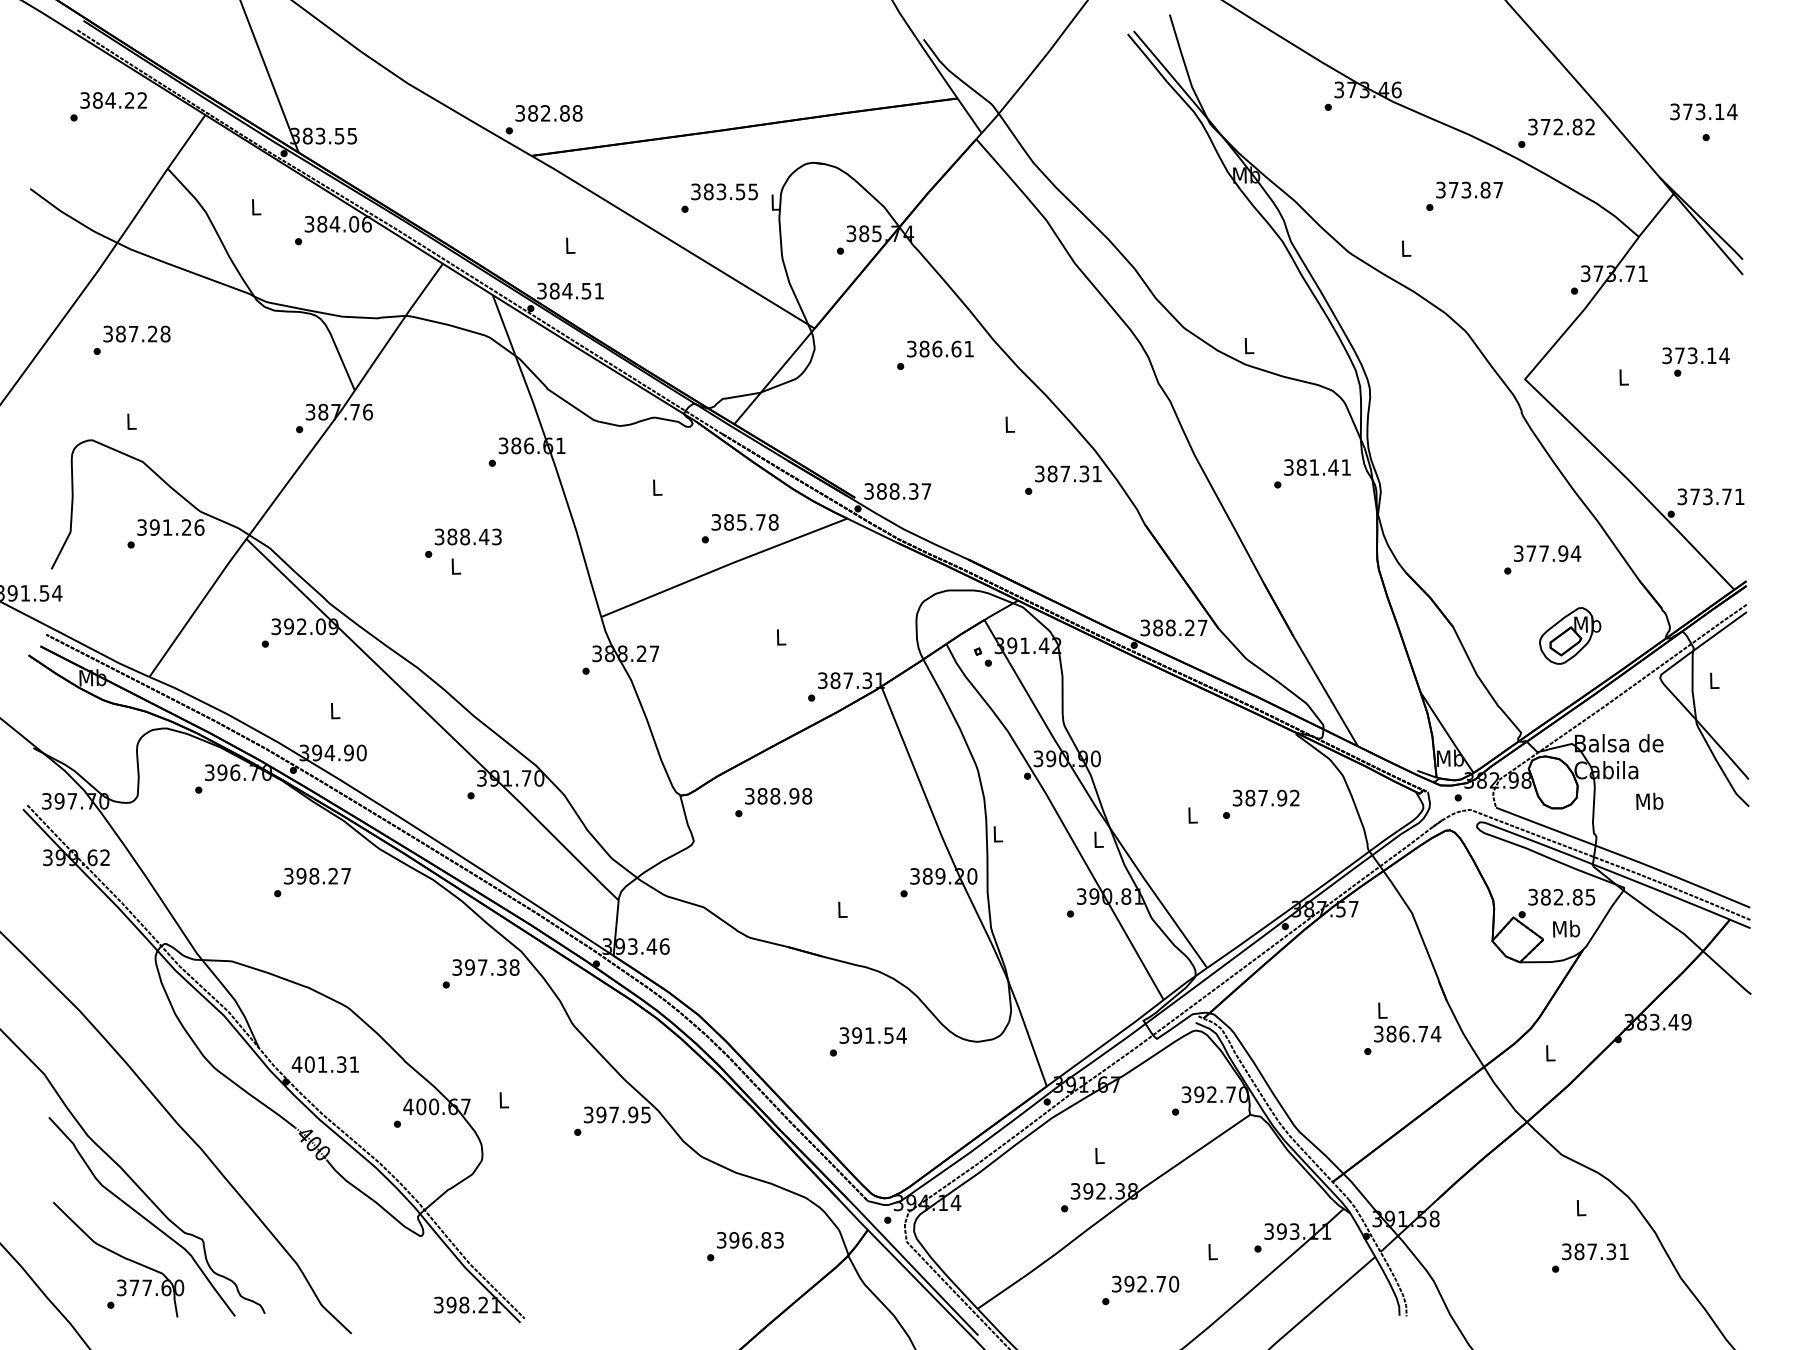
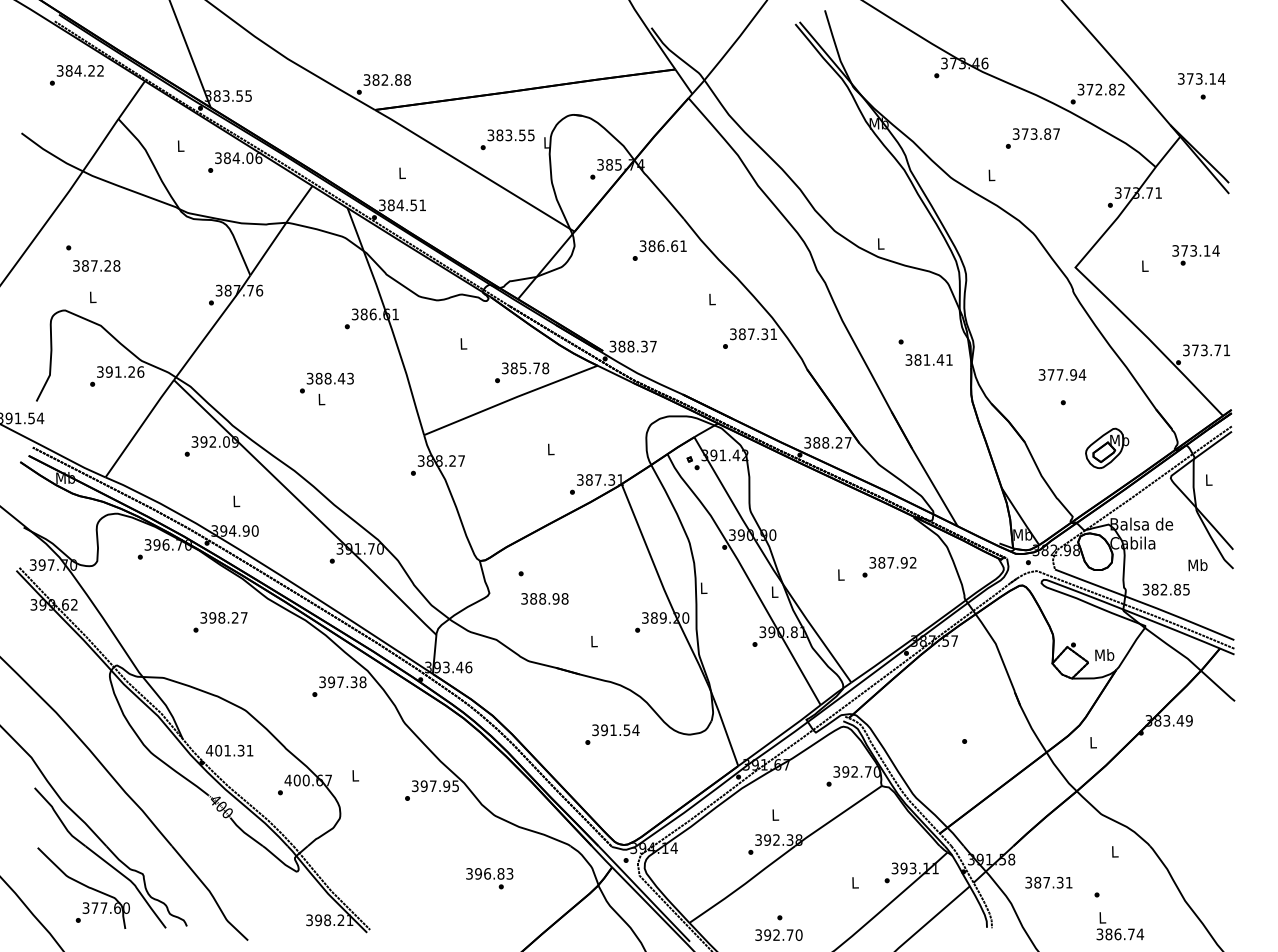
text: (136, 333) -> (96, 265), moved
text: (1317, 467) -> (929, 360), moved
text: (1547, 553) -> (1062, 374), moved
text: (778, 796) -> (544, 599), moved
text: (1649, 800) -> (1197, 564), moved
text: (1561, 897) -> (1166, 589), moved
text: (1407, 1022) -> (1120, 926), moved
text: (749, 1240) -> (489, 874), moved
text: (1595, 1251) -> (1049, 882), moved
text: (1145, 1283) -> (778, 934), moved

